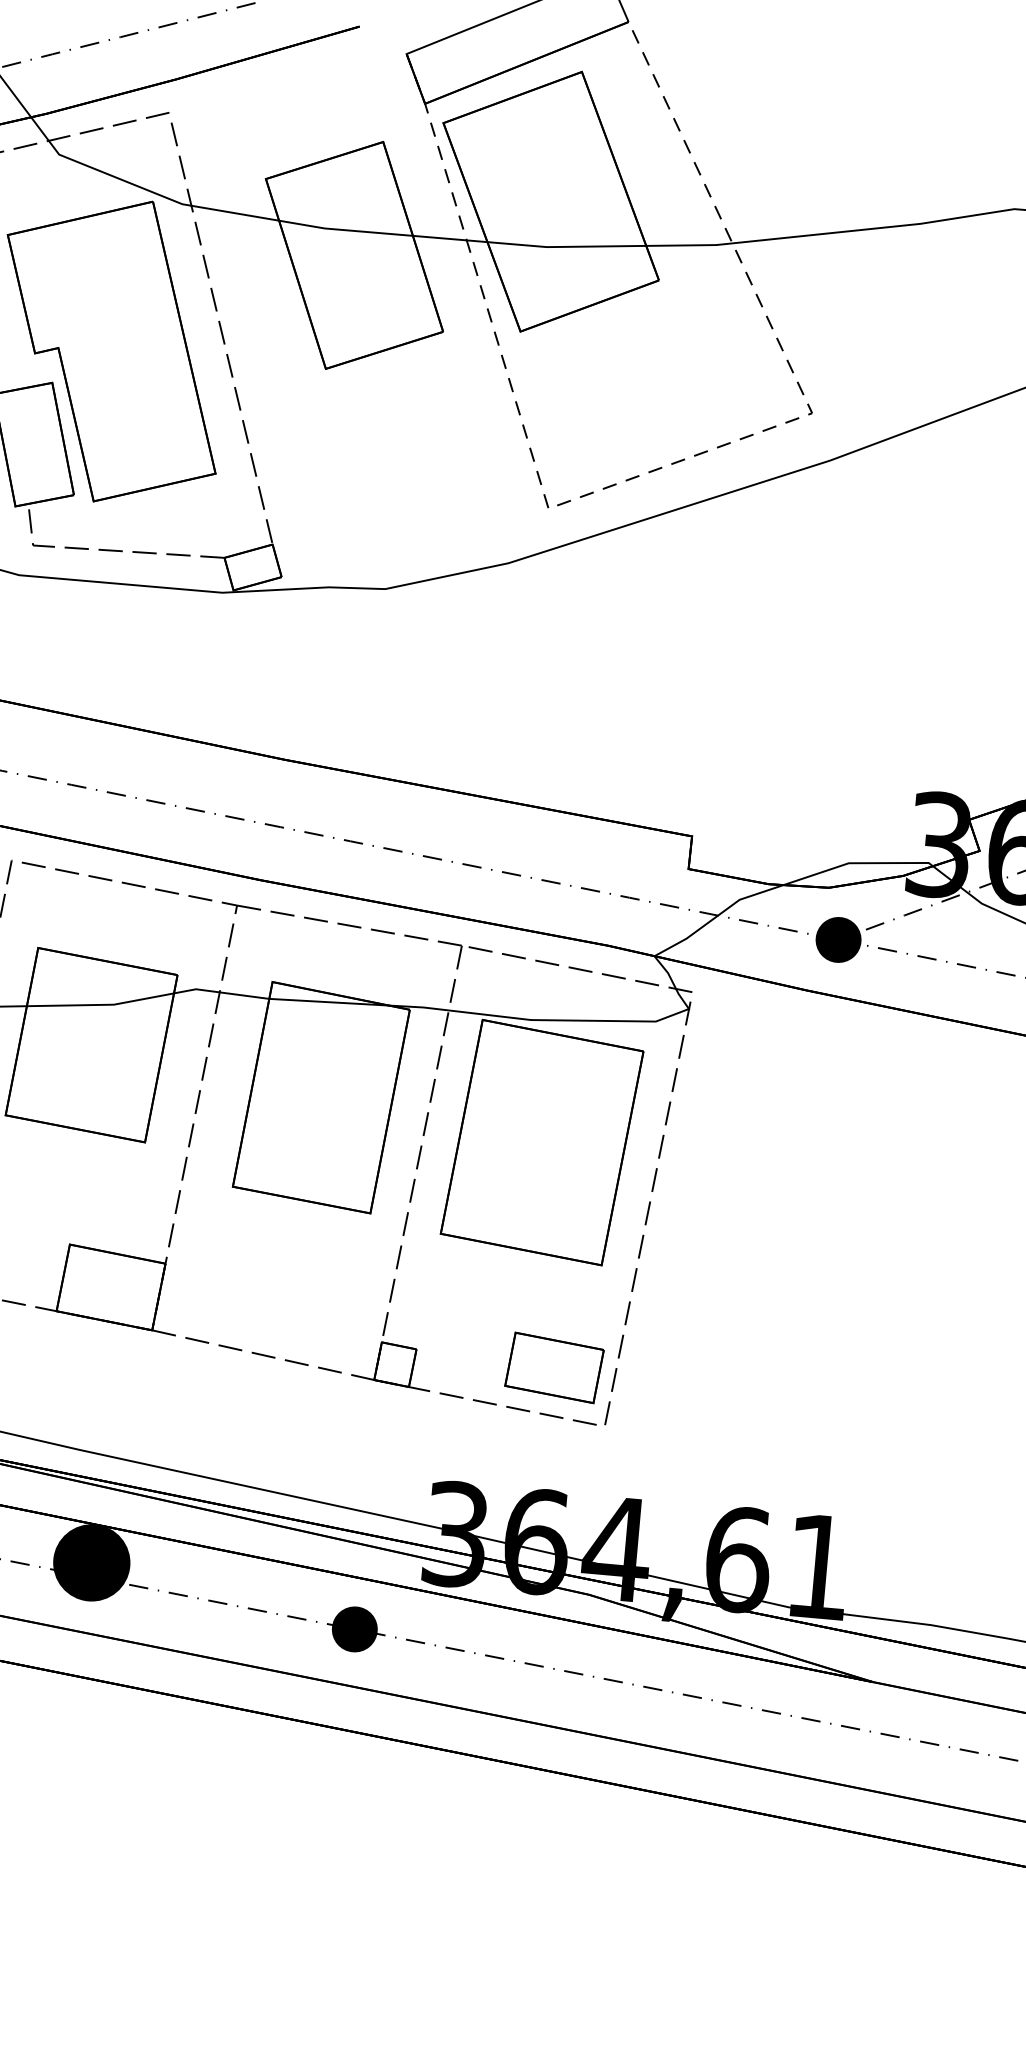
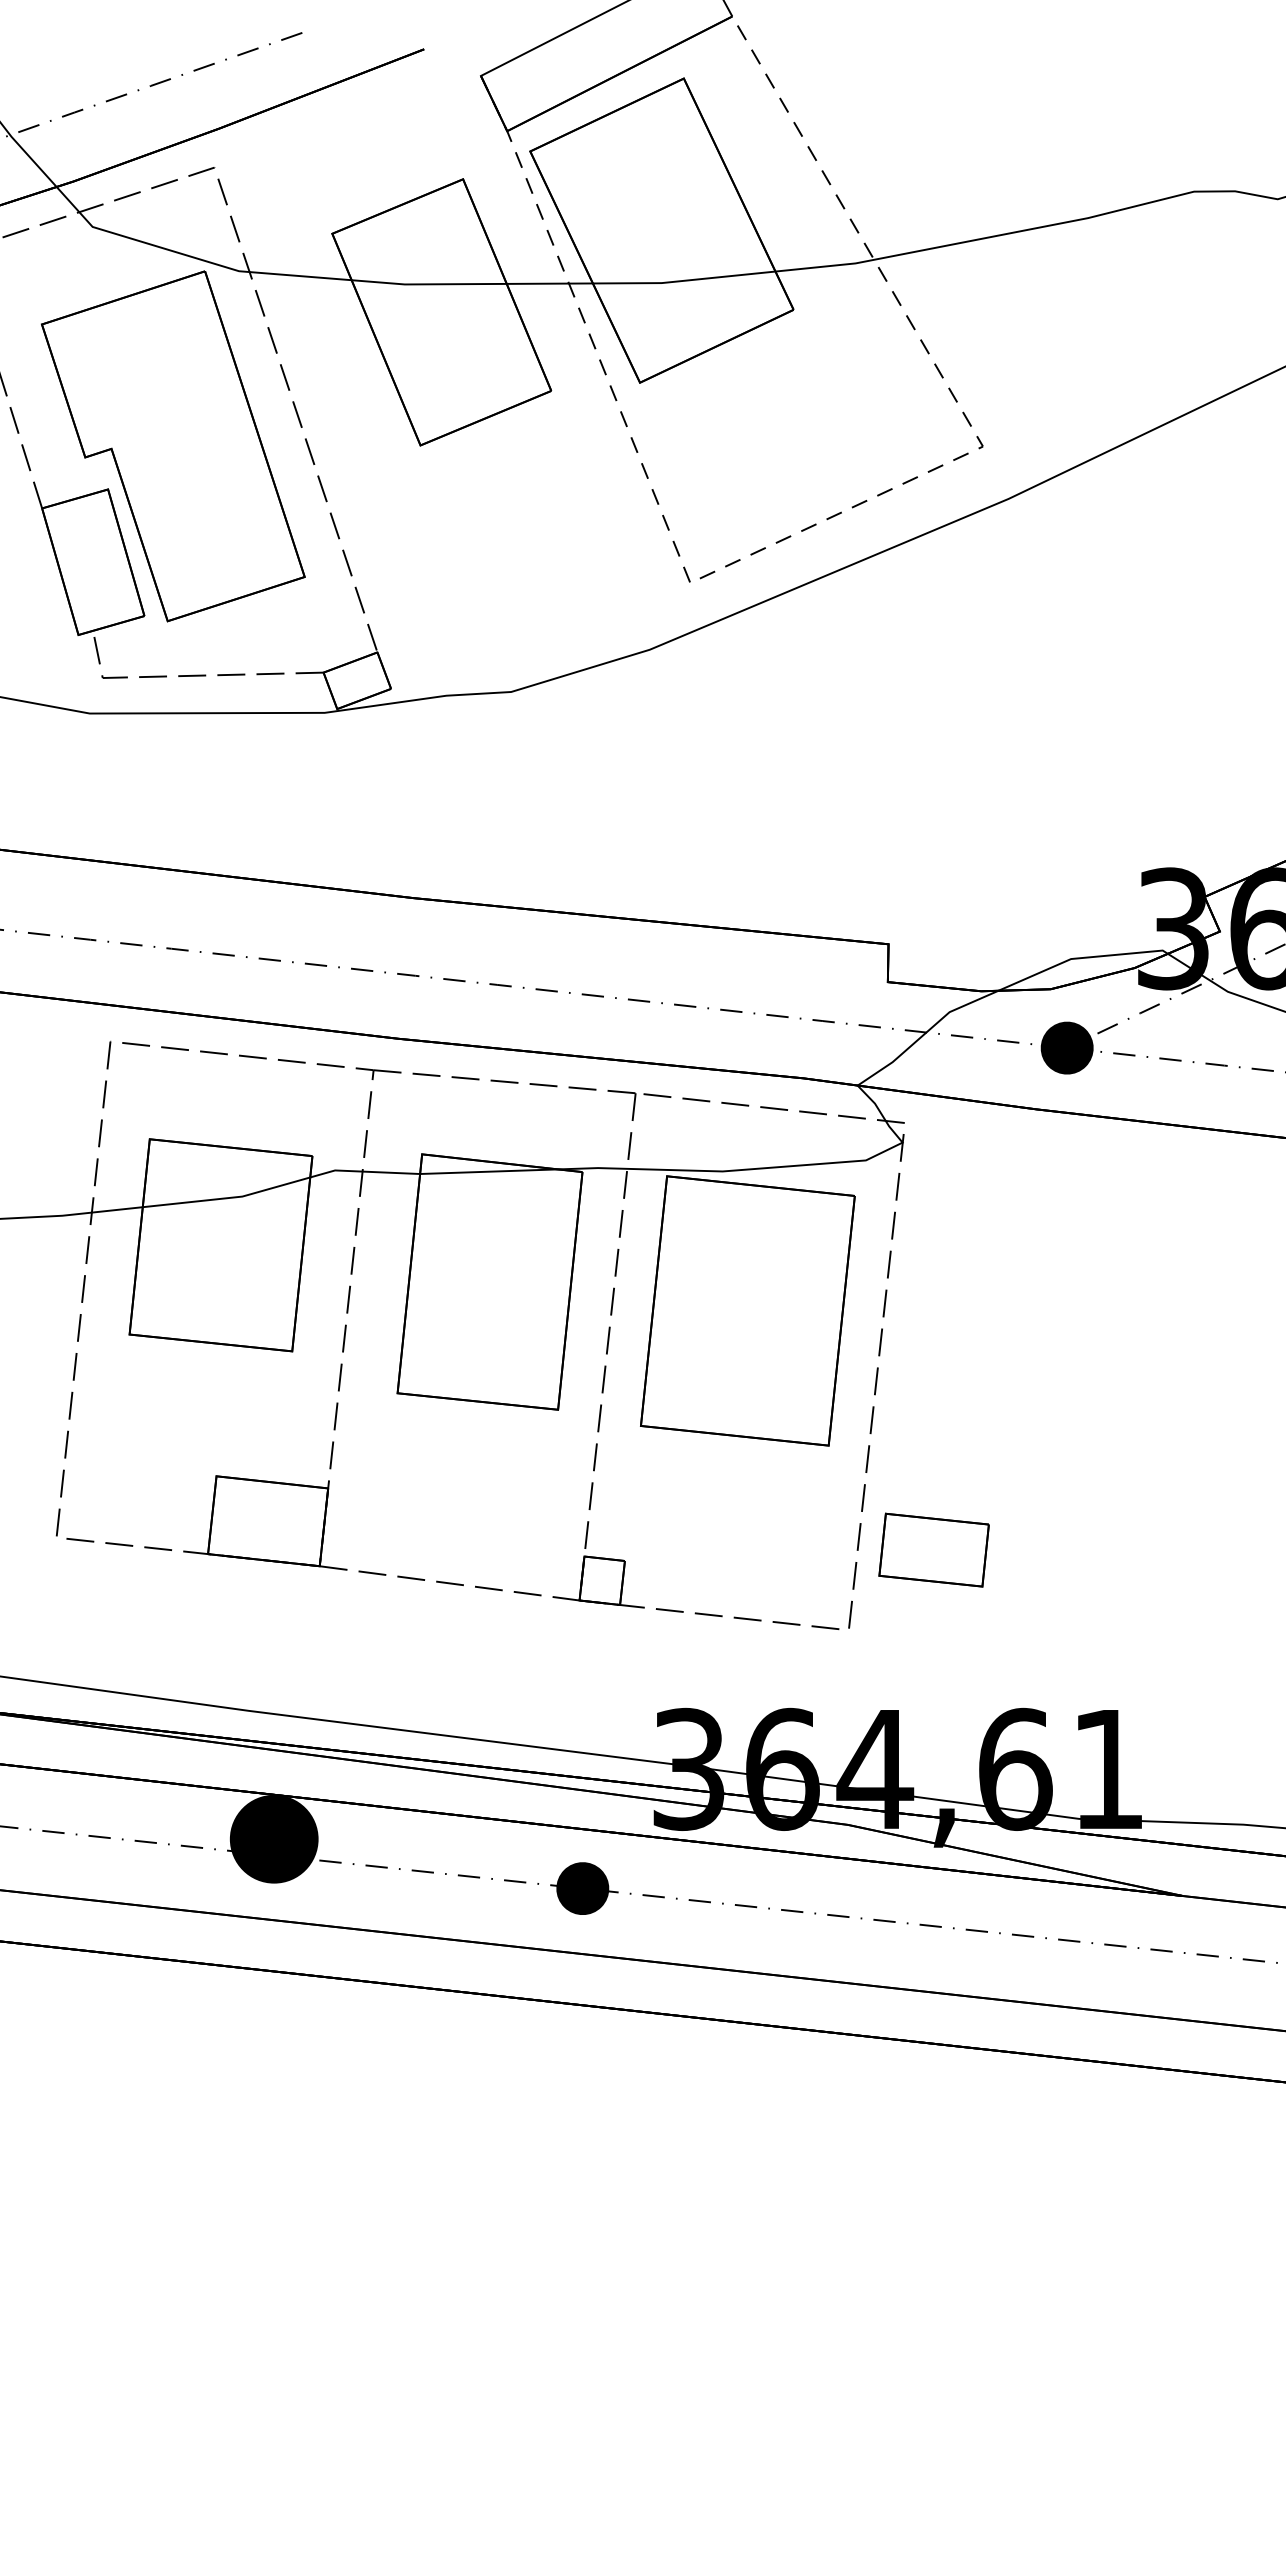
part: (554, 1367) -> (933, 1549), moved

